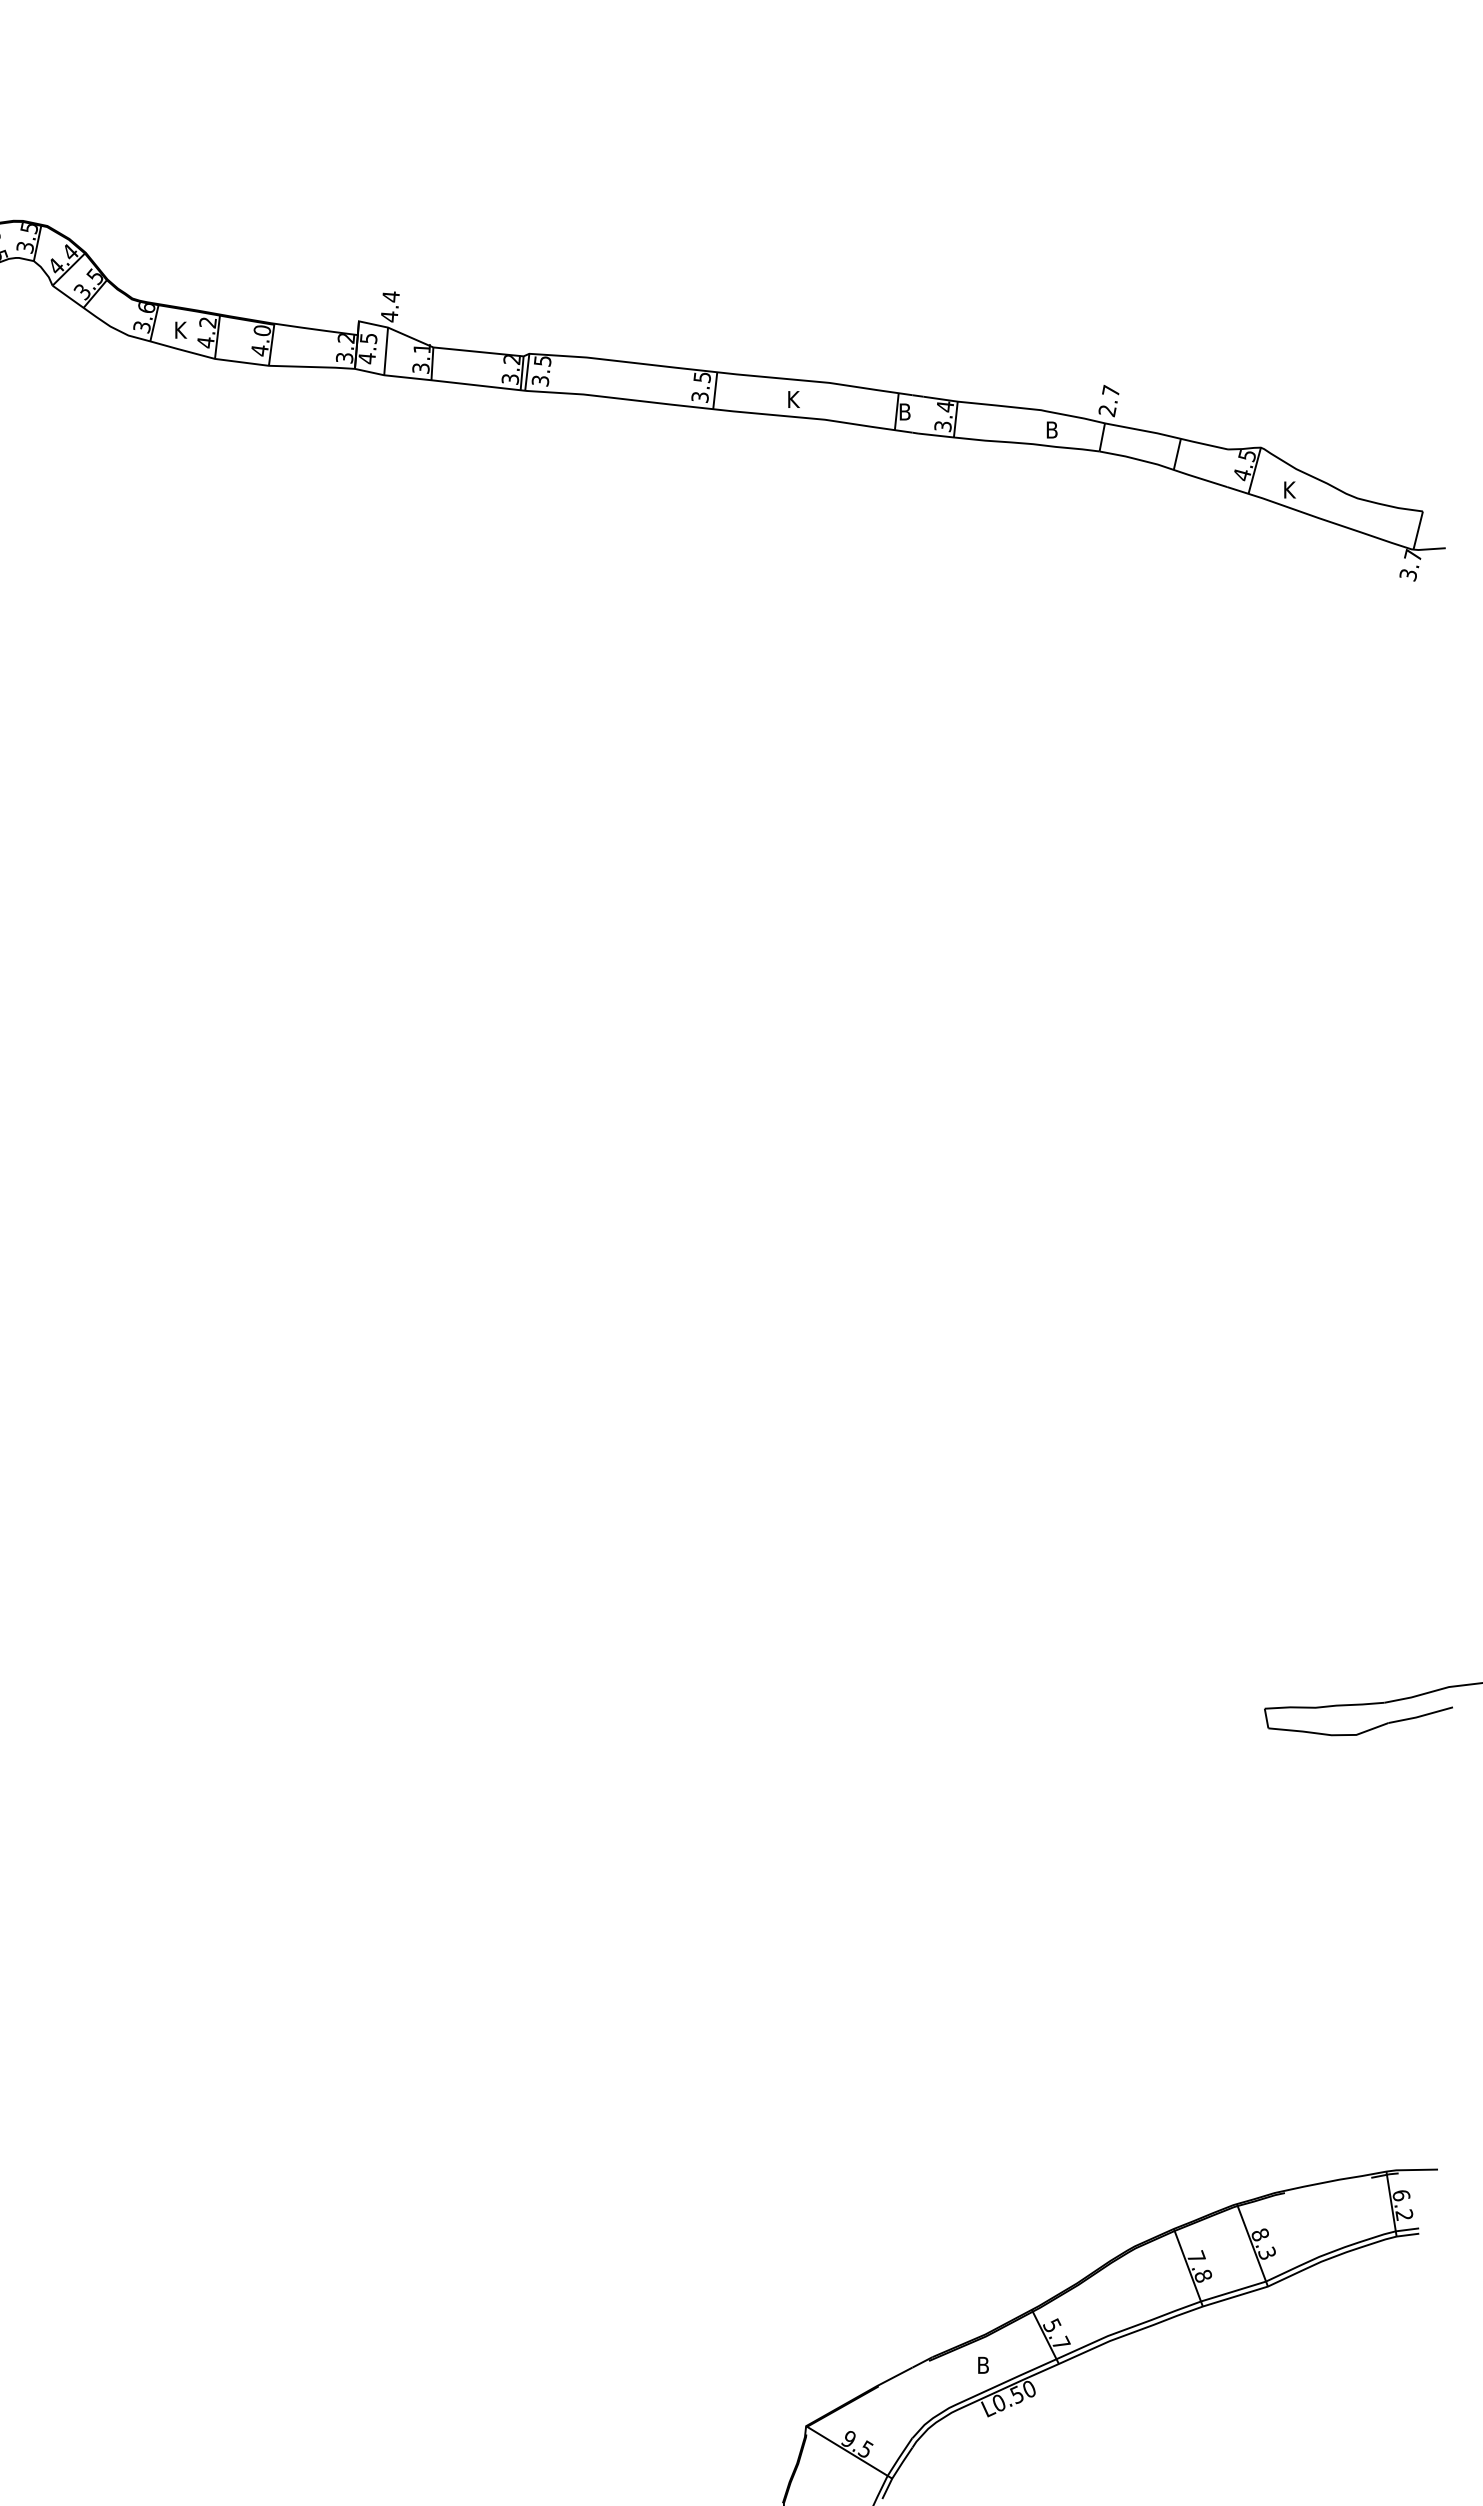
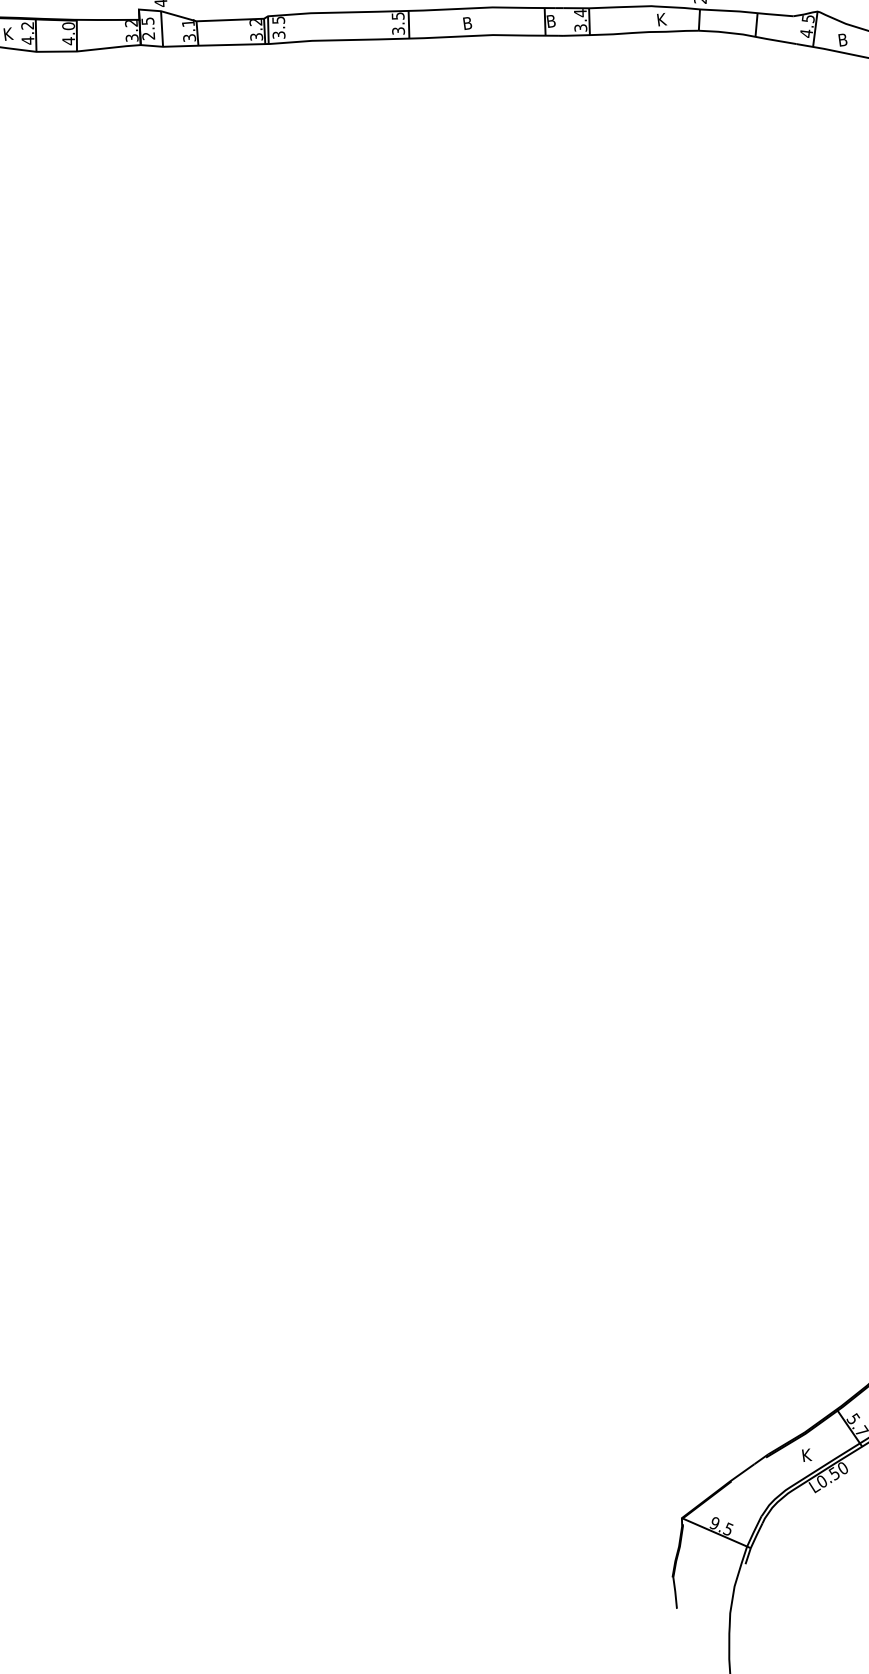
text: (366, 358) -> (148, 36), 4.5 -> 2.5
text: (794, 399) -> (468, 23), K -> B
text: (1053, 429) -> (662, 19), B -> K
text: (1290, 489) -> (843, 39), K -> B
text: (984, 2364) -> (807, 1454), B -> K

